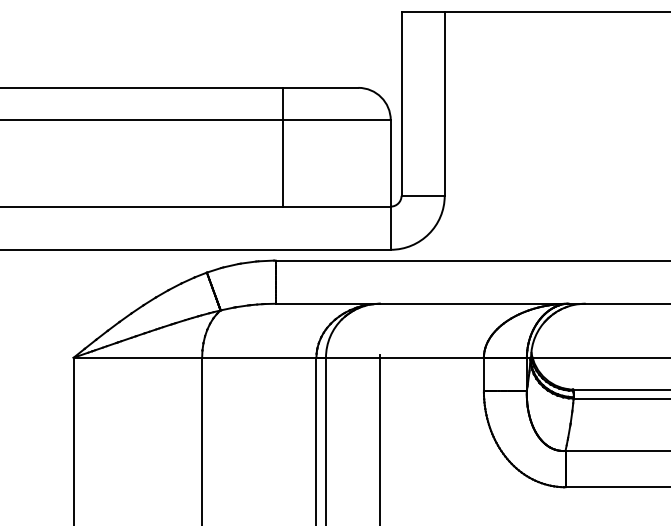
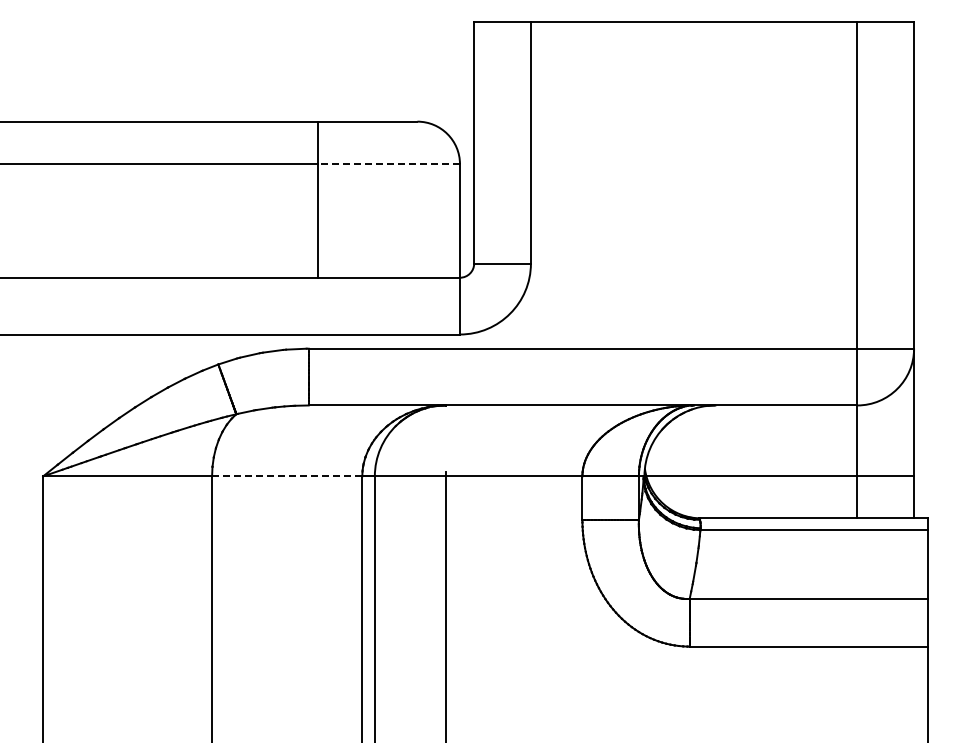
line: (337, 120) -> (389, 164), solid -> dashed
line: (258, 357) -> (286, 476), solid -> dashed

